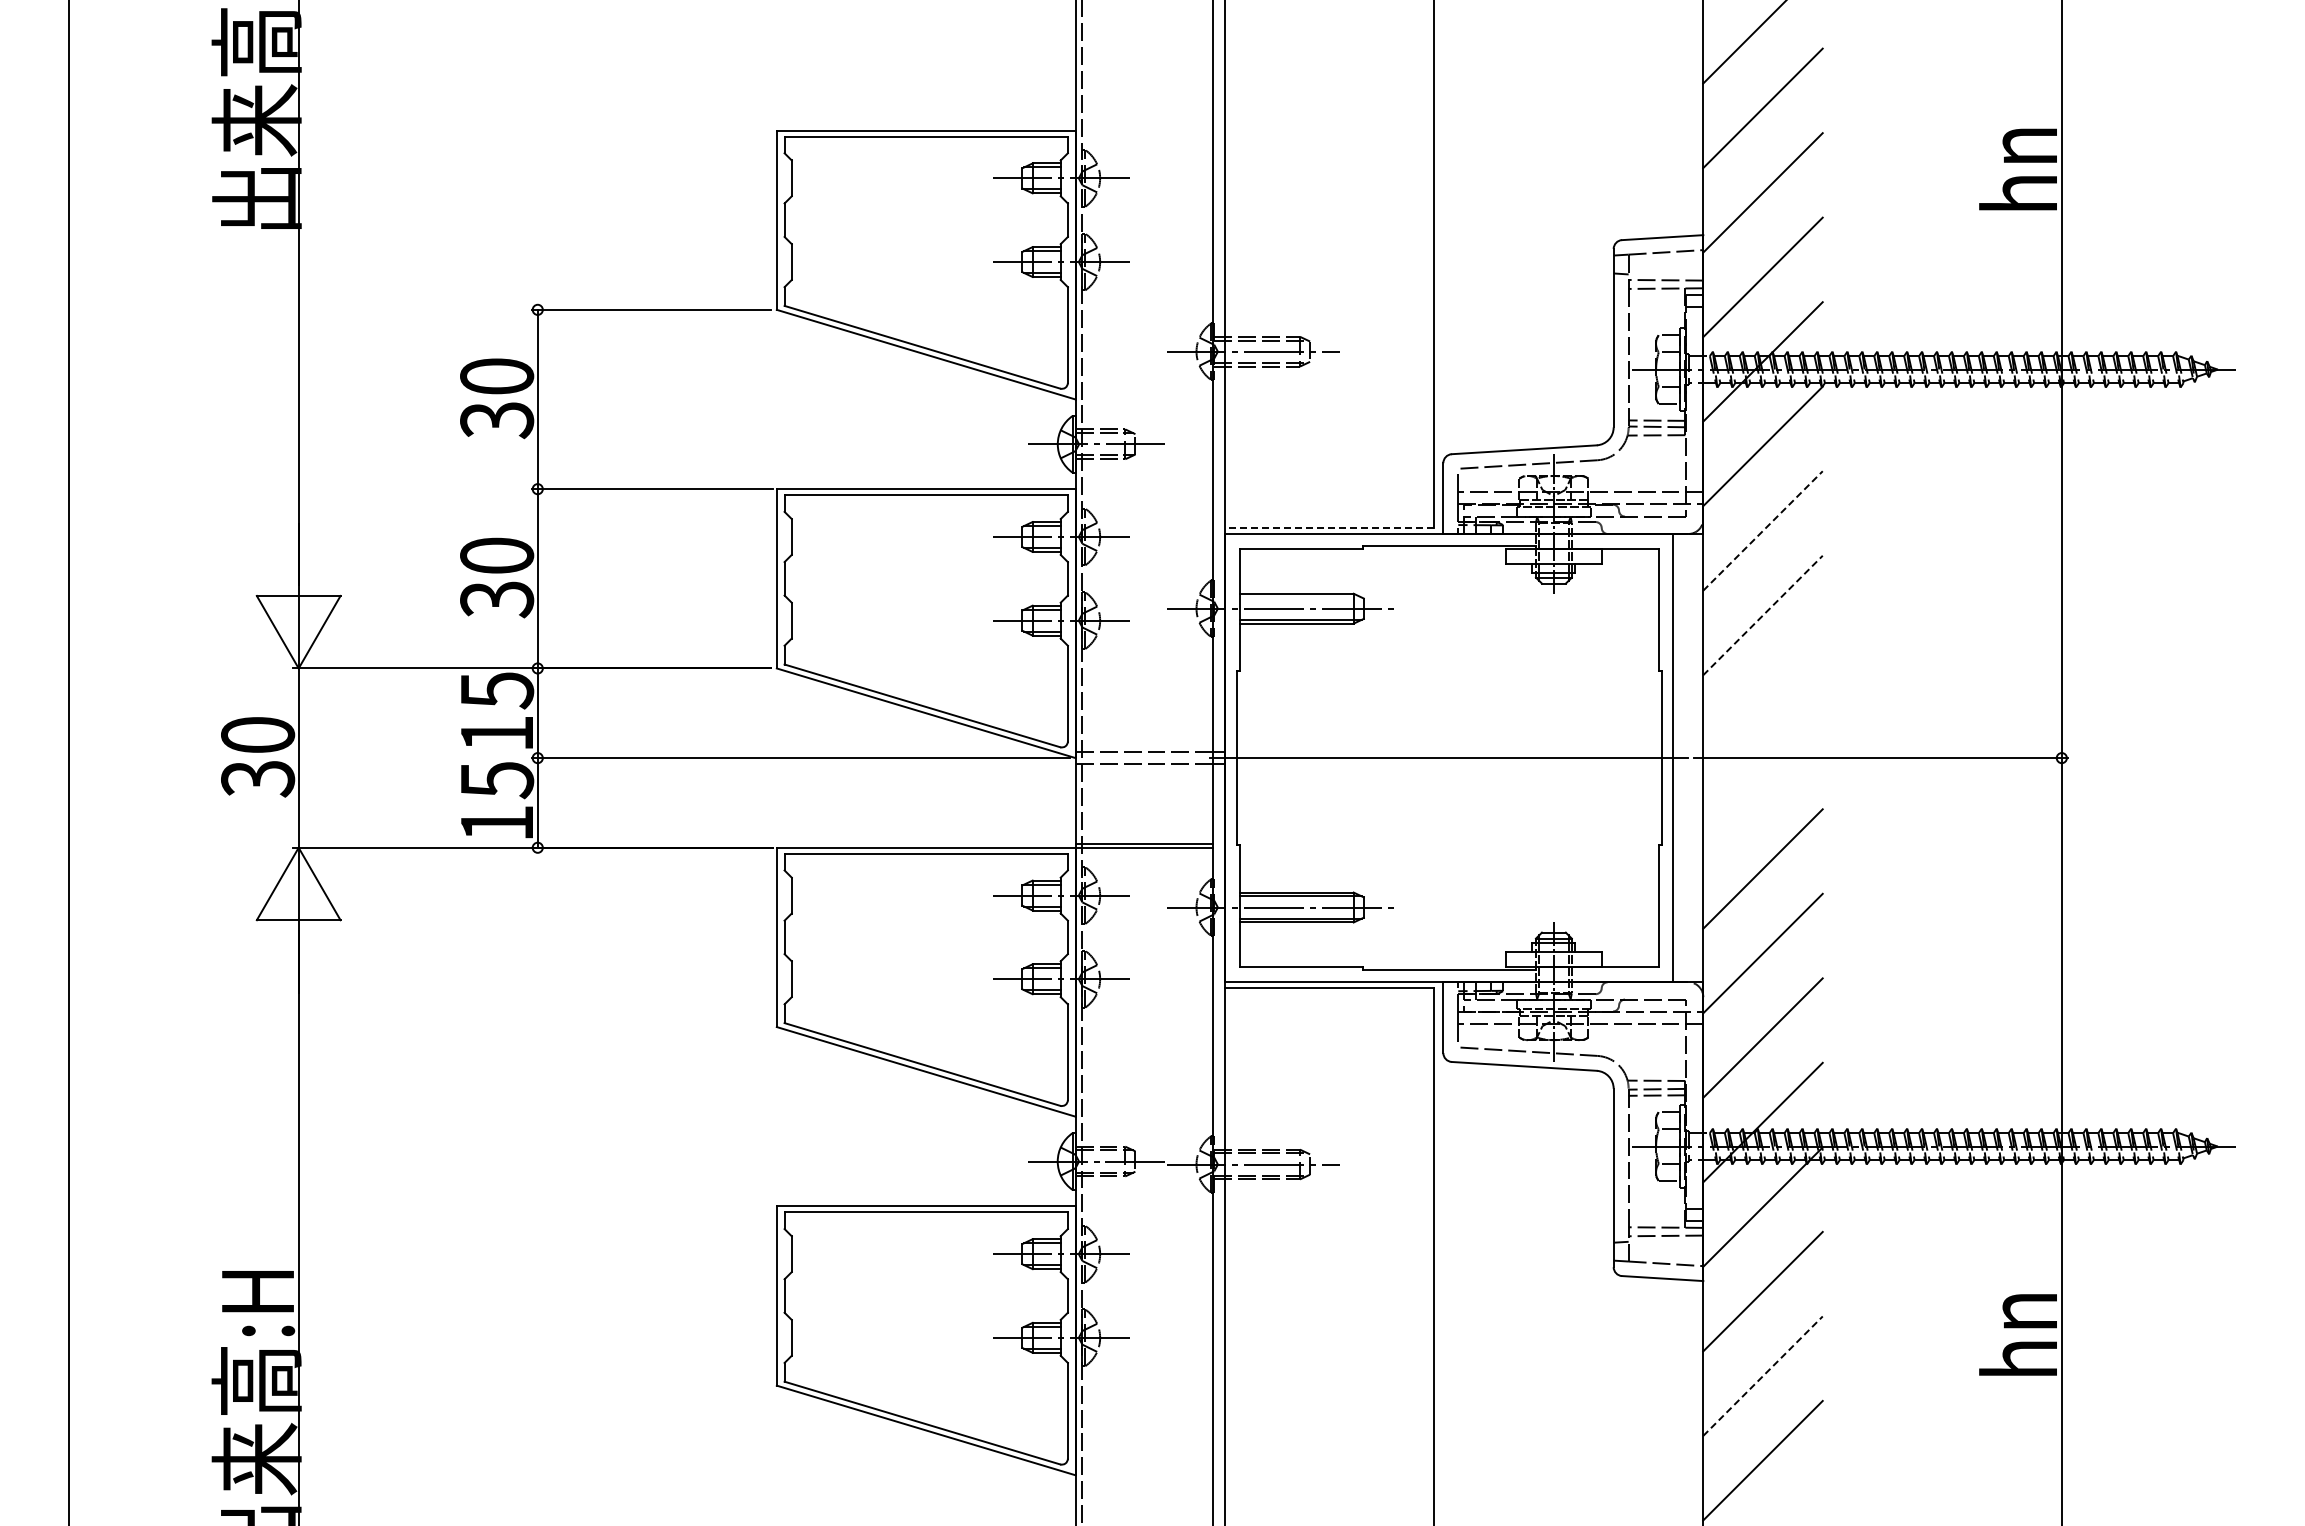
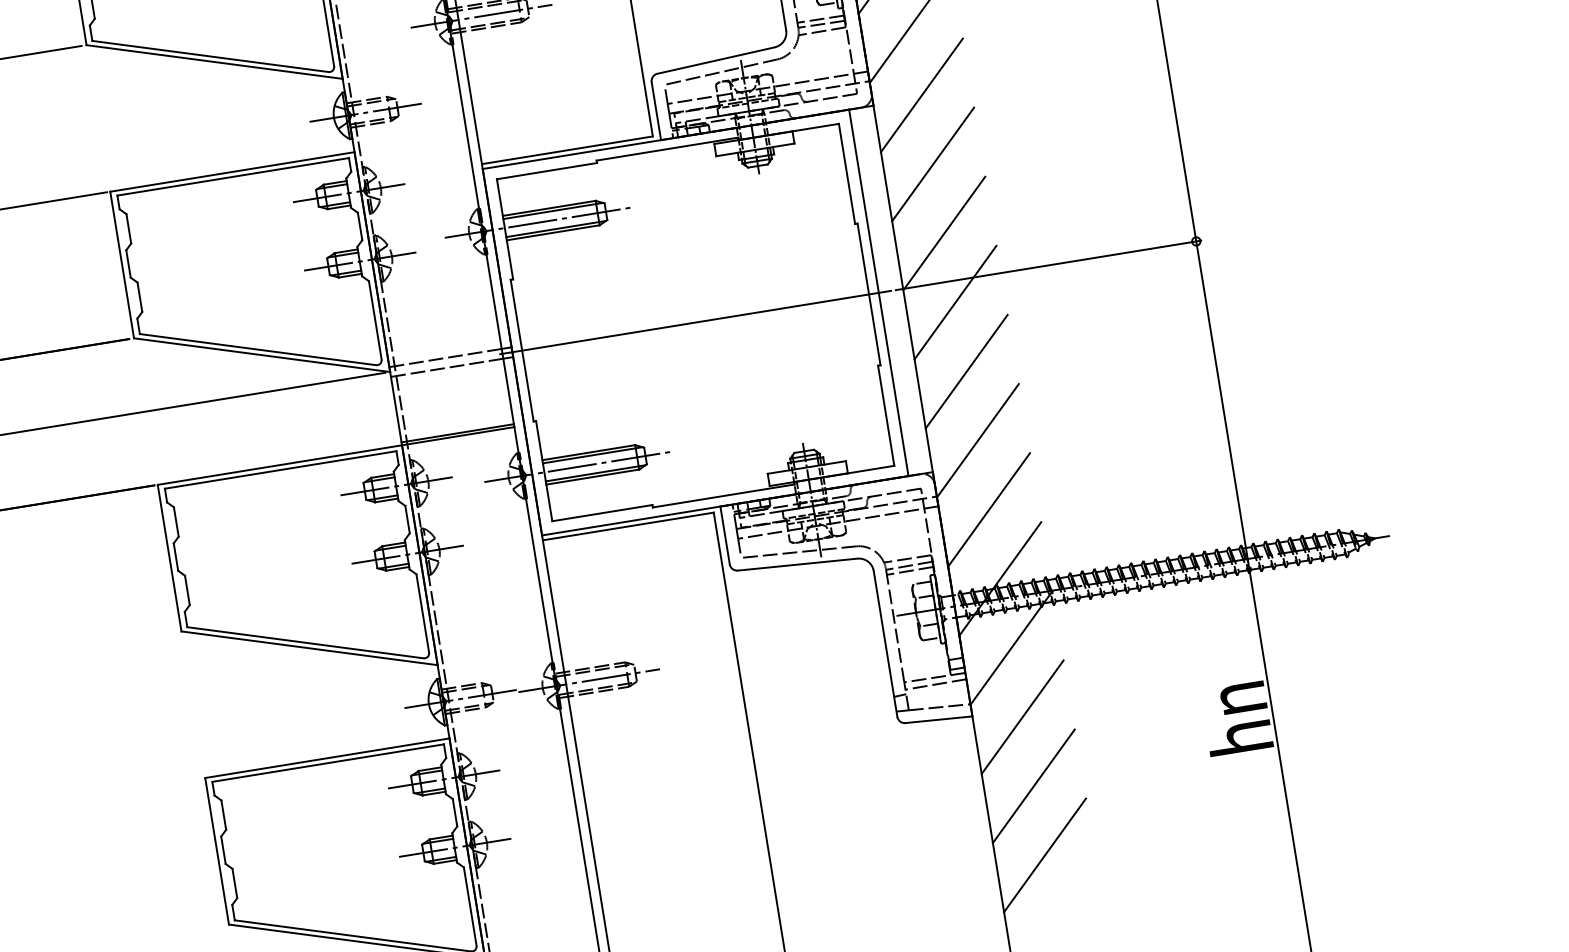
line: (1329, 528) -> (567, 150), dashed -> solid
line: (1762, 531) -> (921, 95), dashed -> solid
line: (1301, 597) -> (553, 210), added
line: (1762, 615) -> (932, 164), dashed -> solid
line: (1762, 699) -> (943, 233), added
line: (1762, 784) -> (955, 302), added
line: (1762, 1376) -> (1033, 786), dashed -> solid

